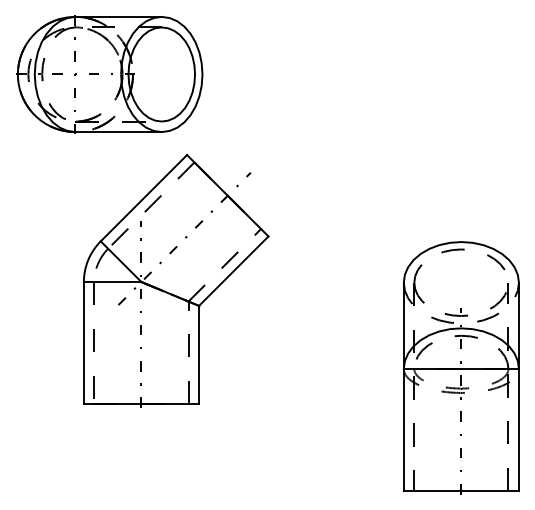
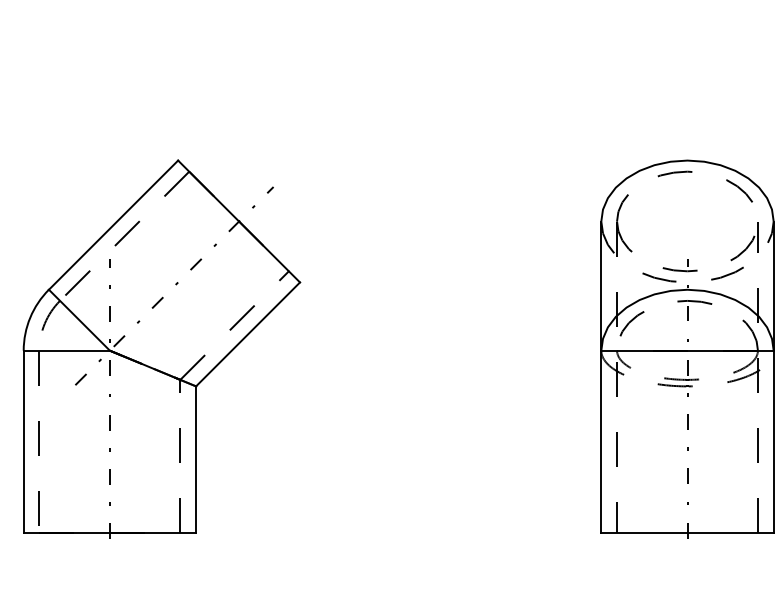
part: (176, 280) -> (162, 348), moved

